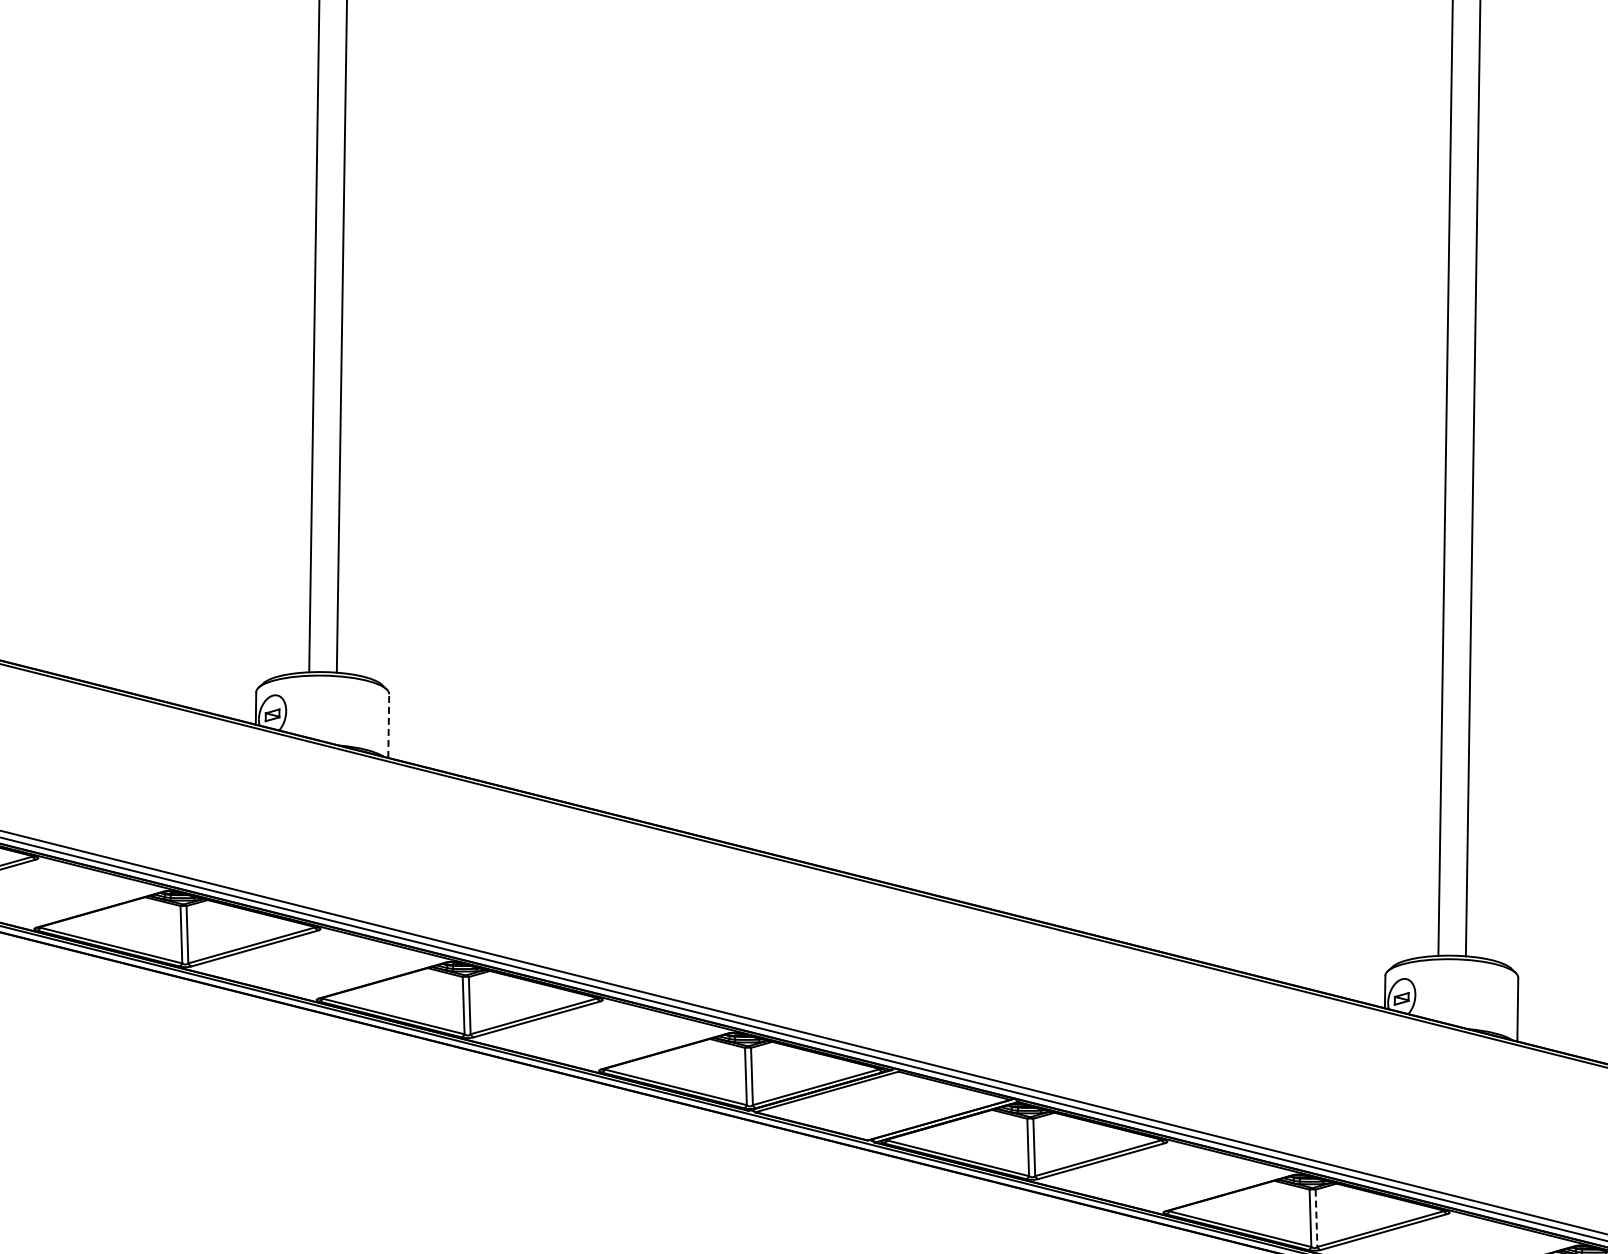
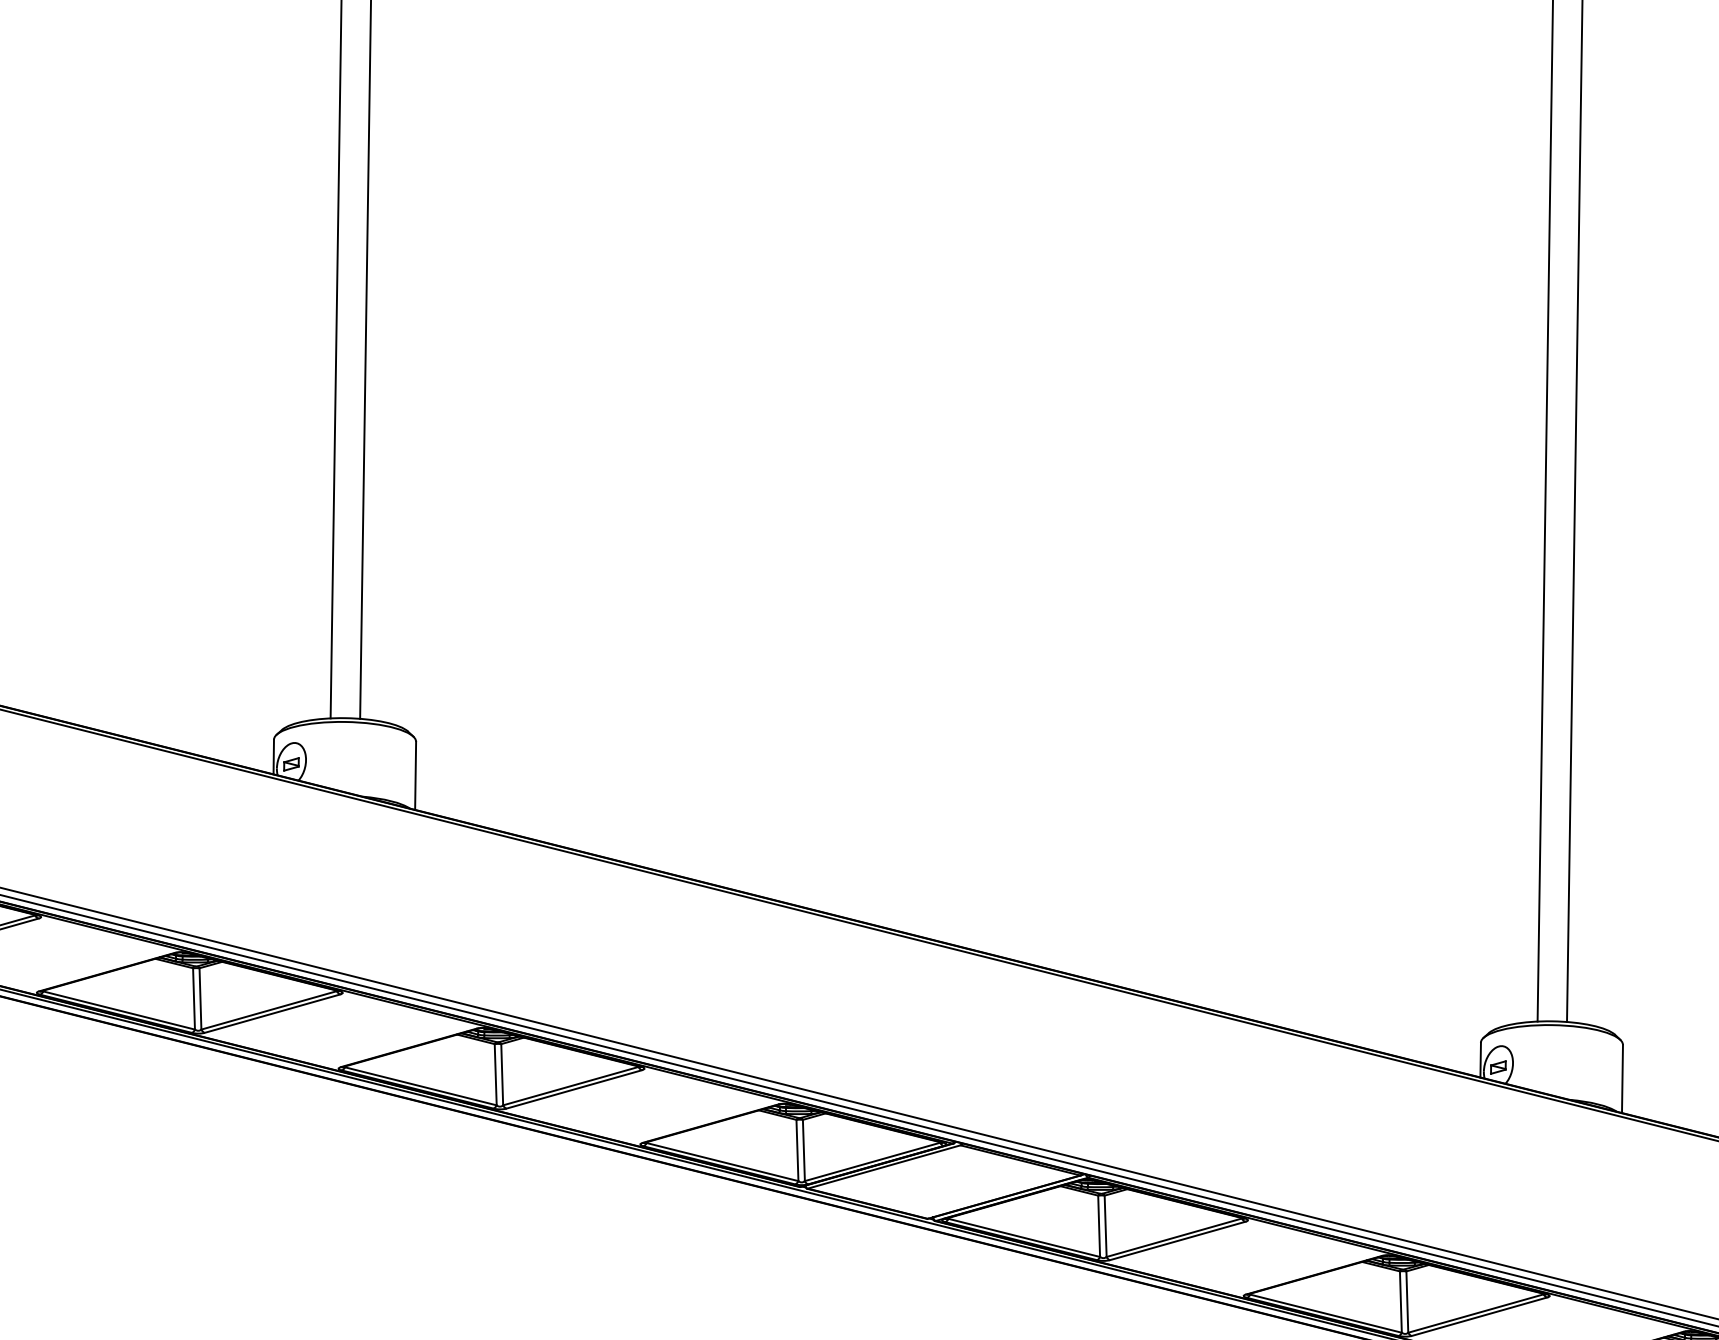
line: (388, 726) -> (415, 776), dashed -> solid
line: (1316, 1218) -> (1407, 1302), dashed -> solid

